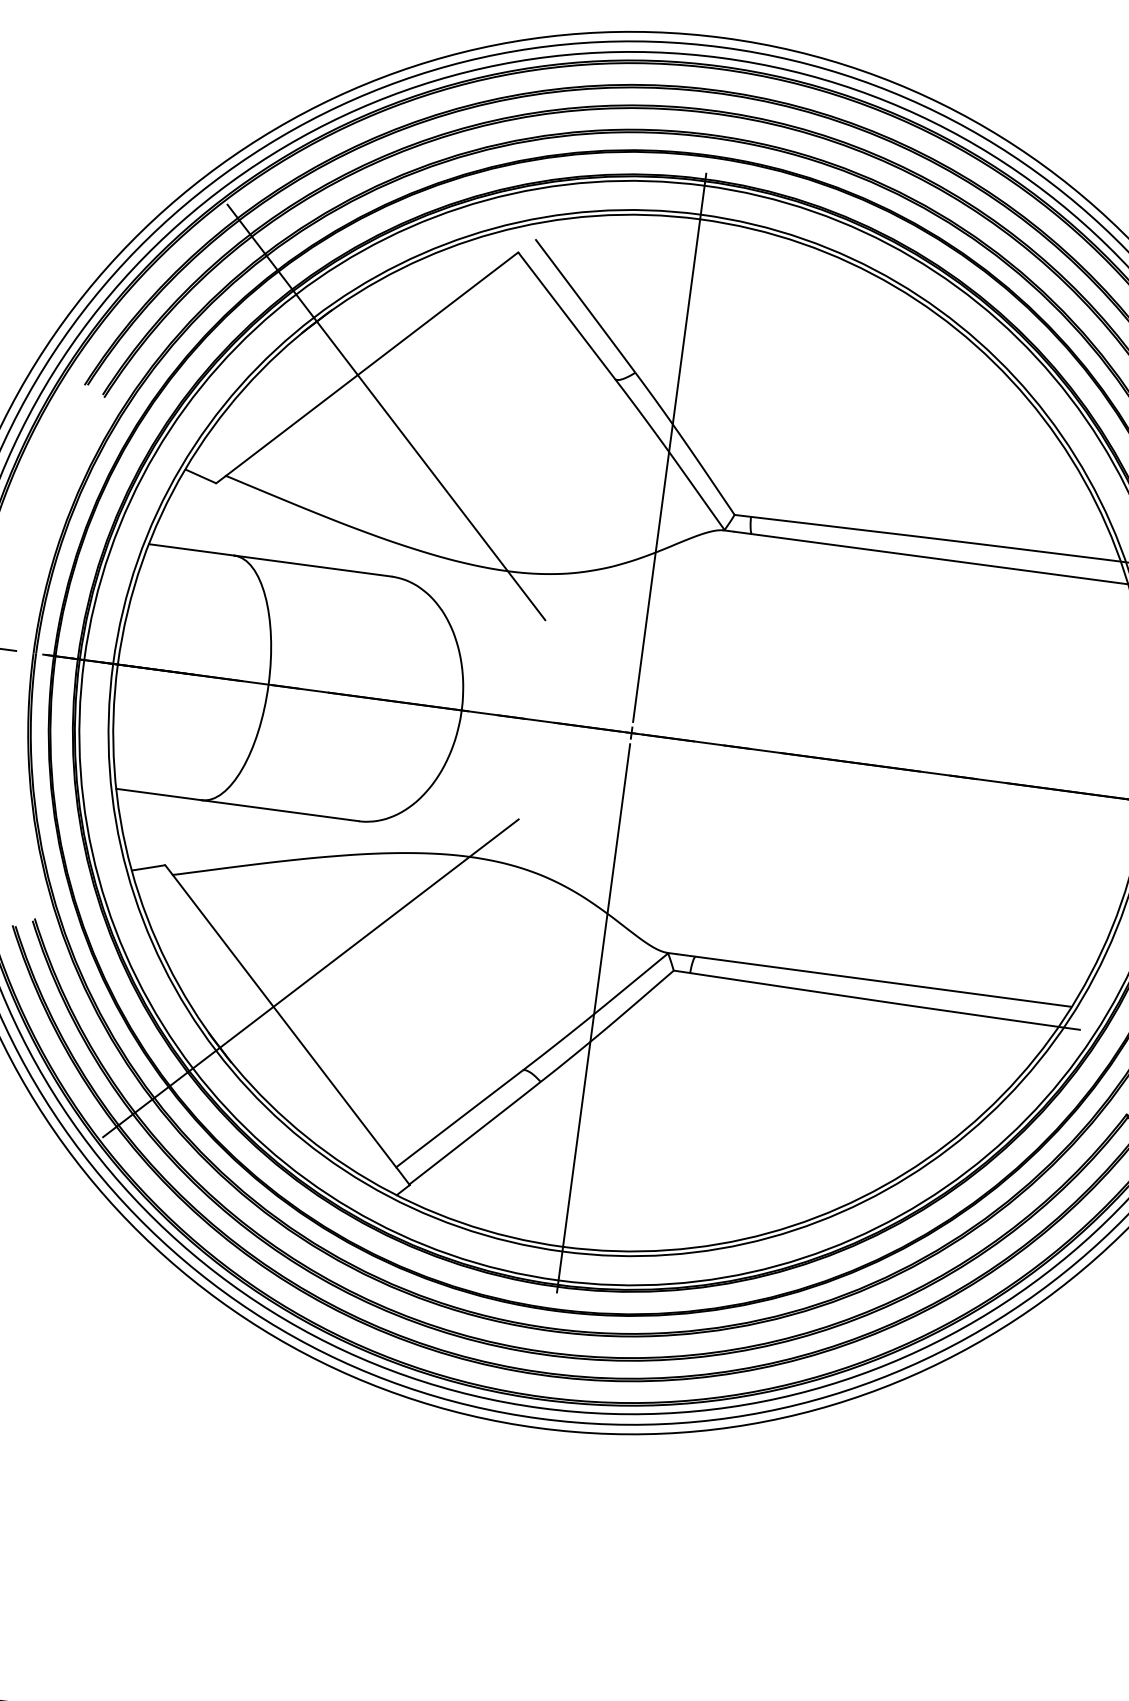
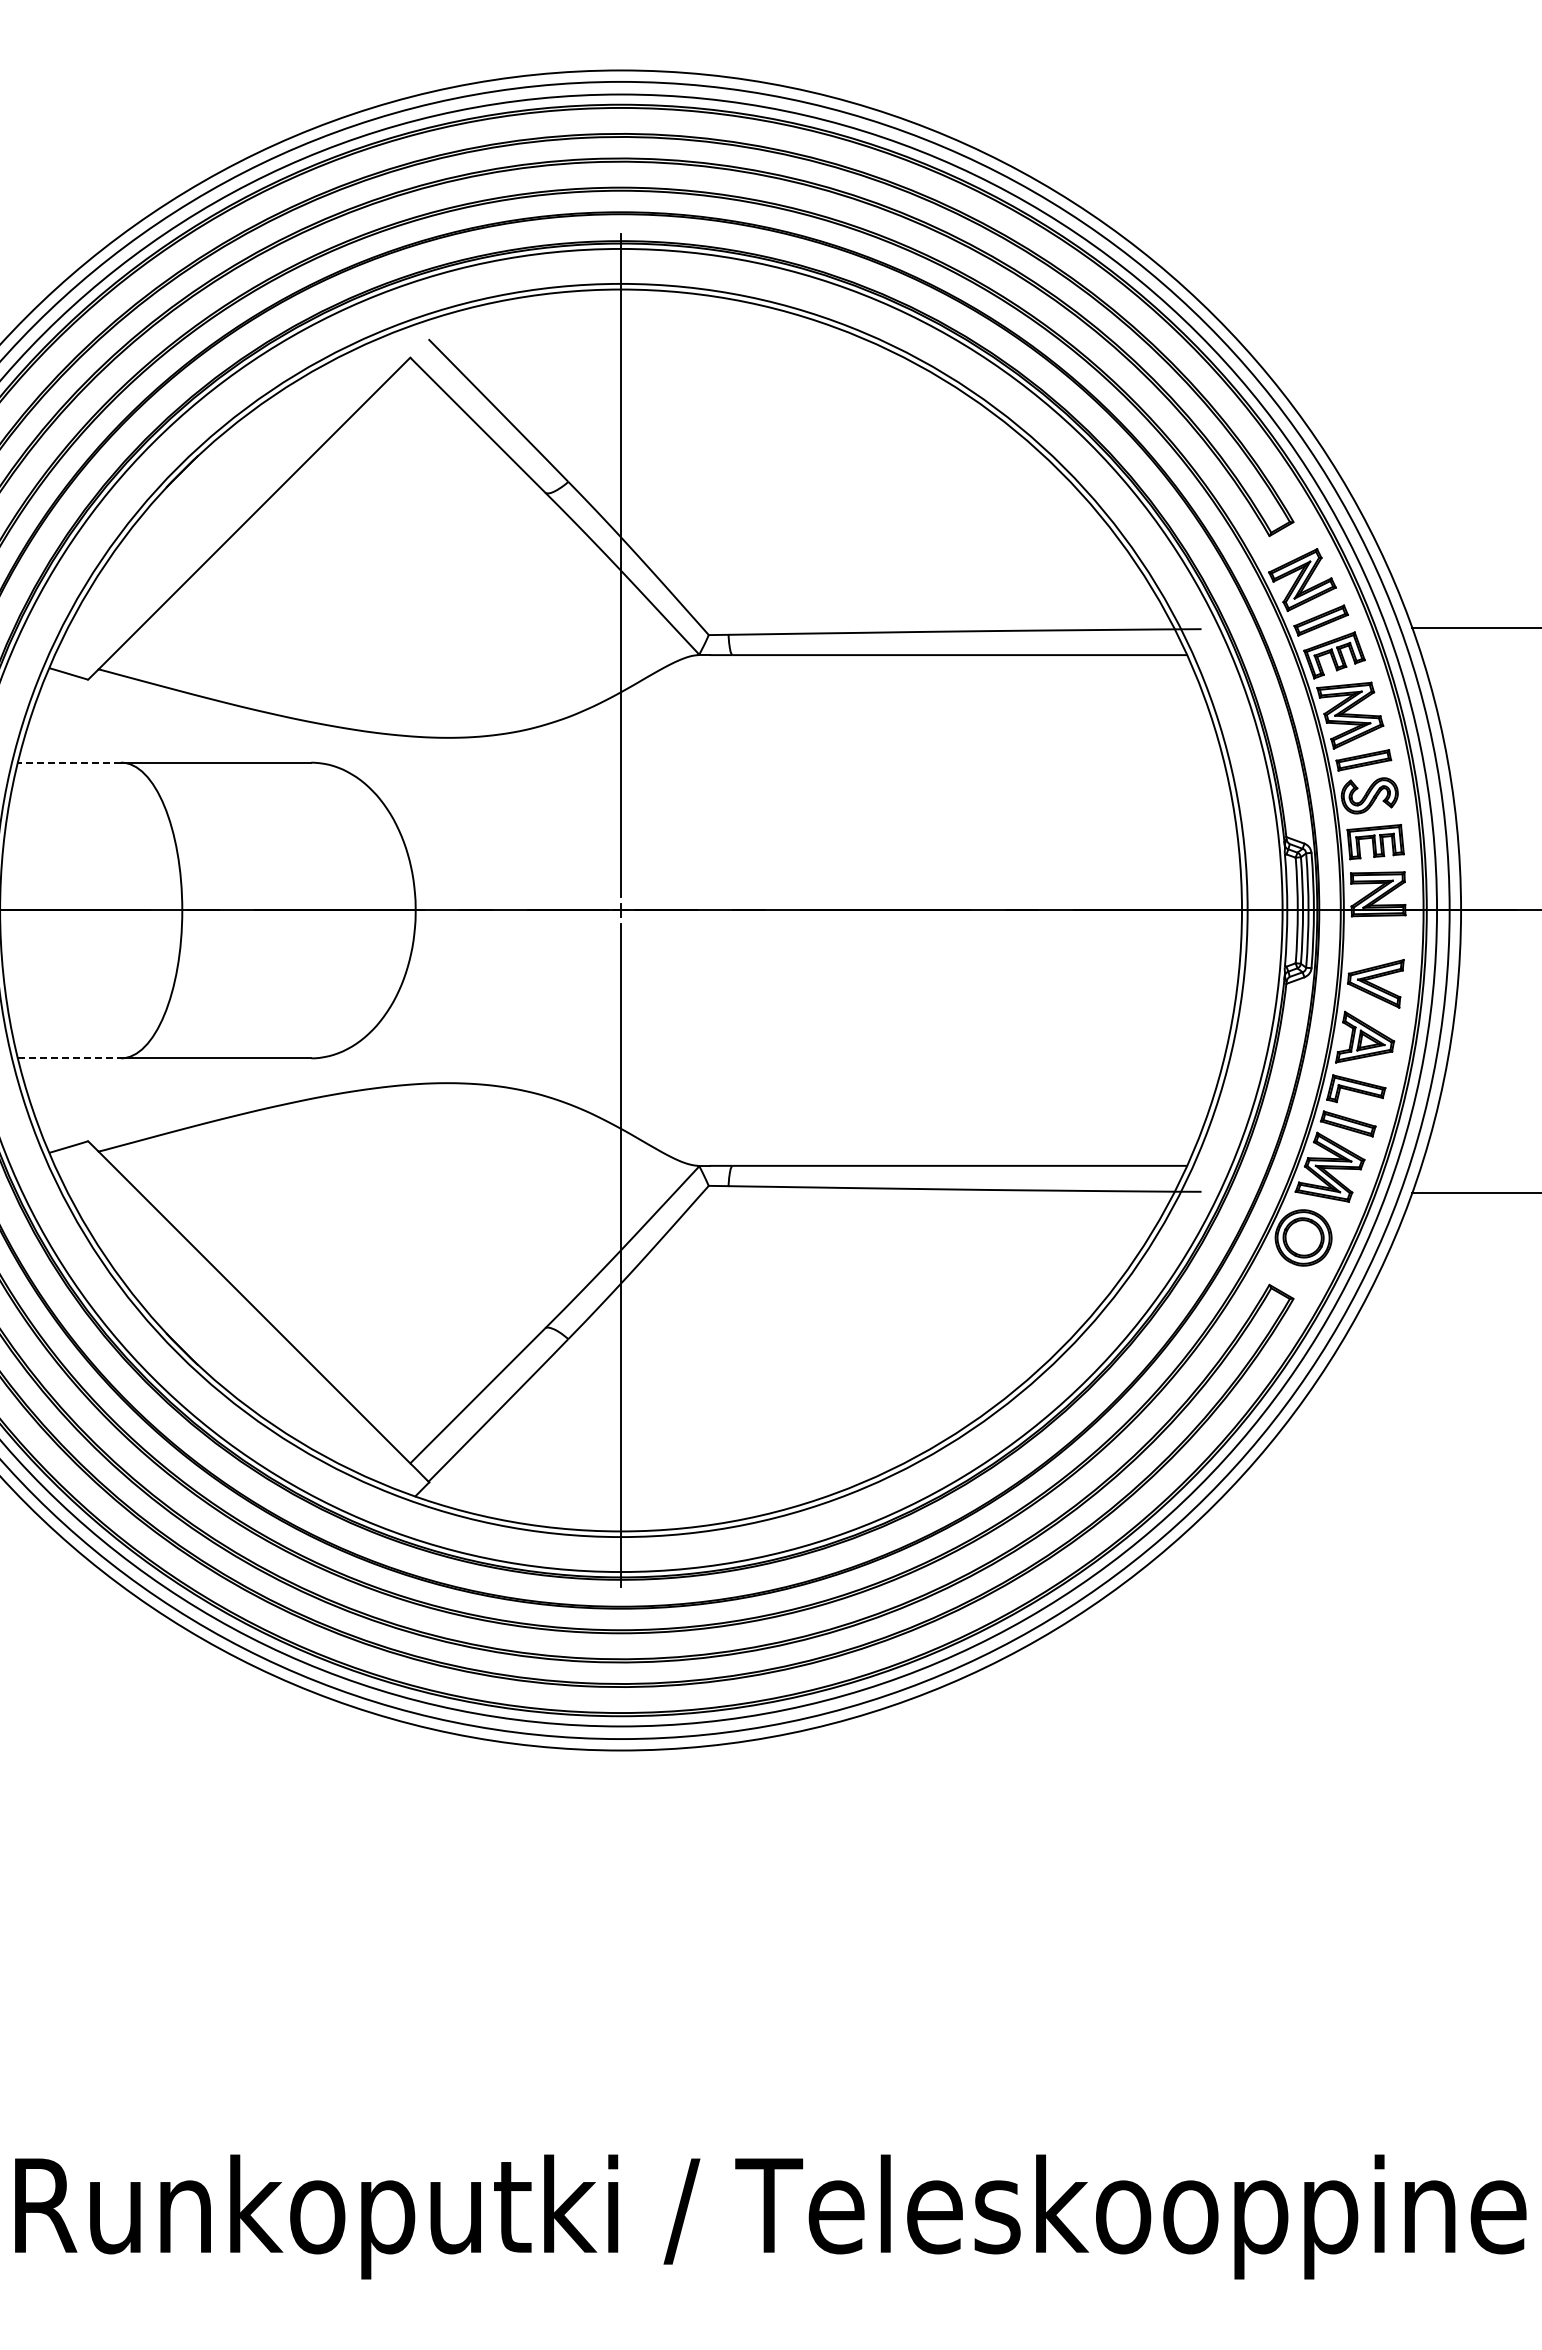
line: (385, 412) -> (278, 568), removed
line: (191, 549) -> (69, 762), solid -> dashed
line: (158, 794) -> (69, 1058), solid -> dashed
line: (310, 978) -> (278, 1252), removed

